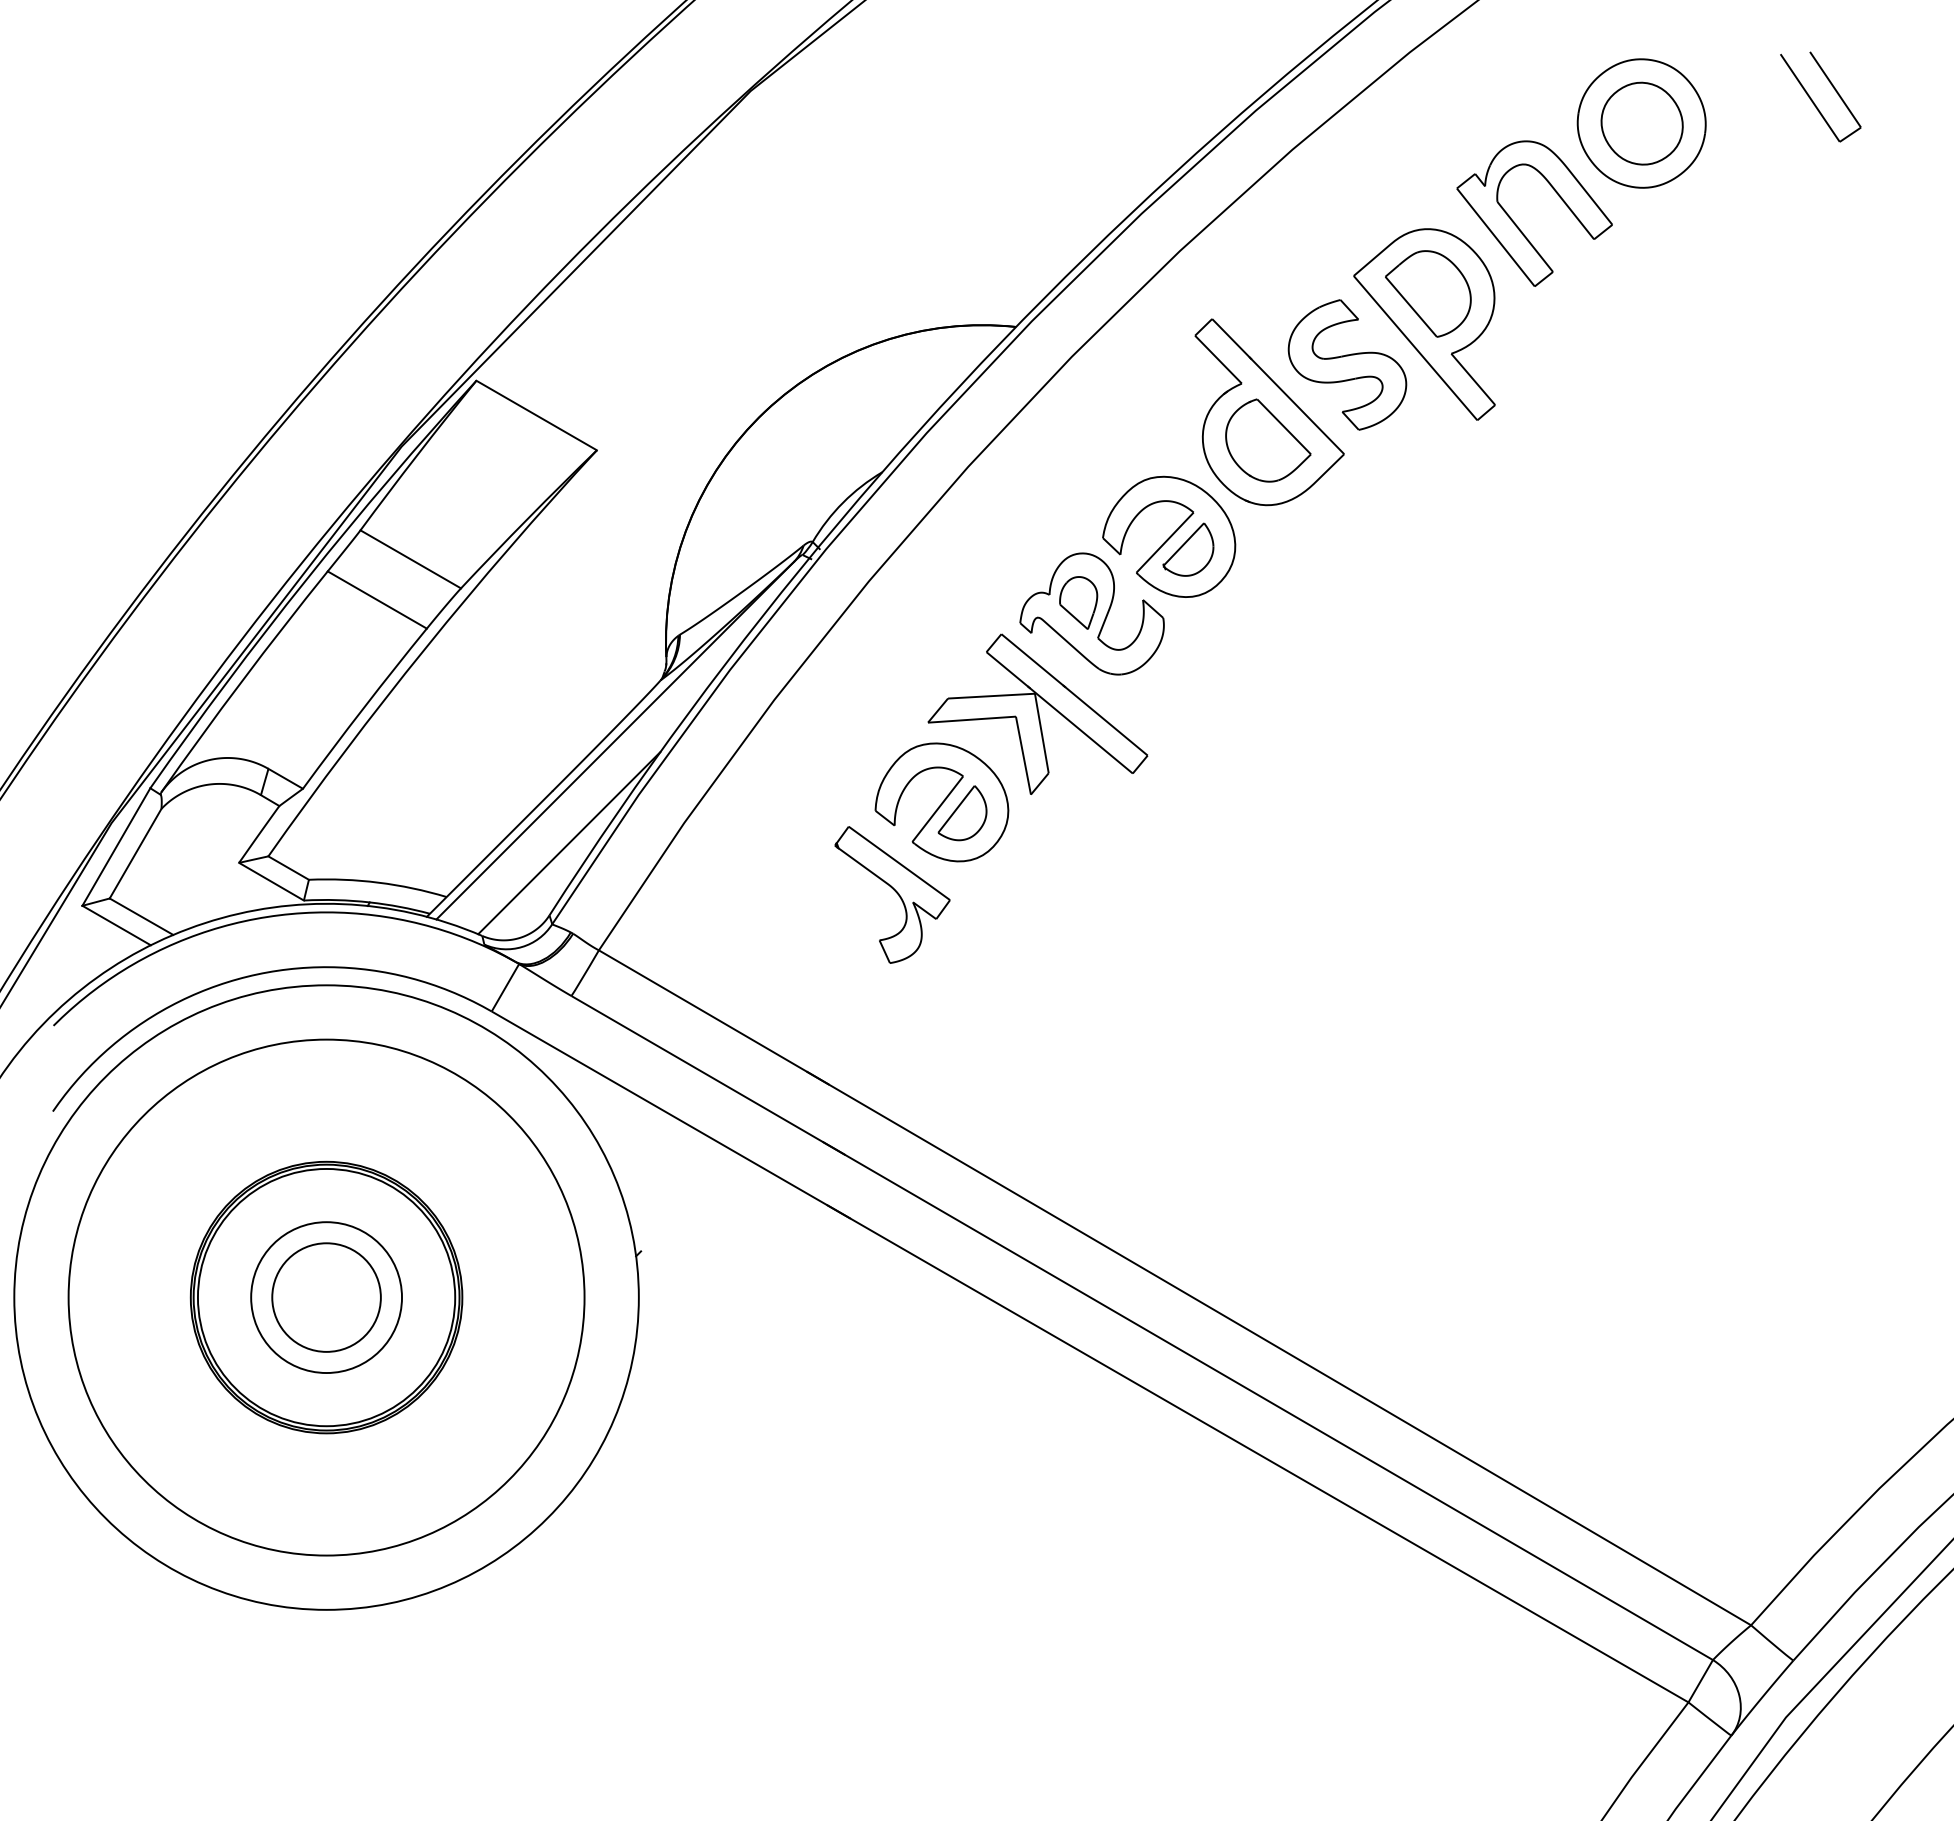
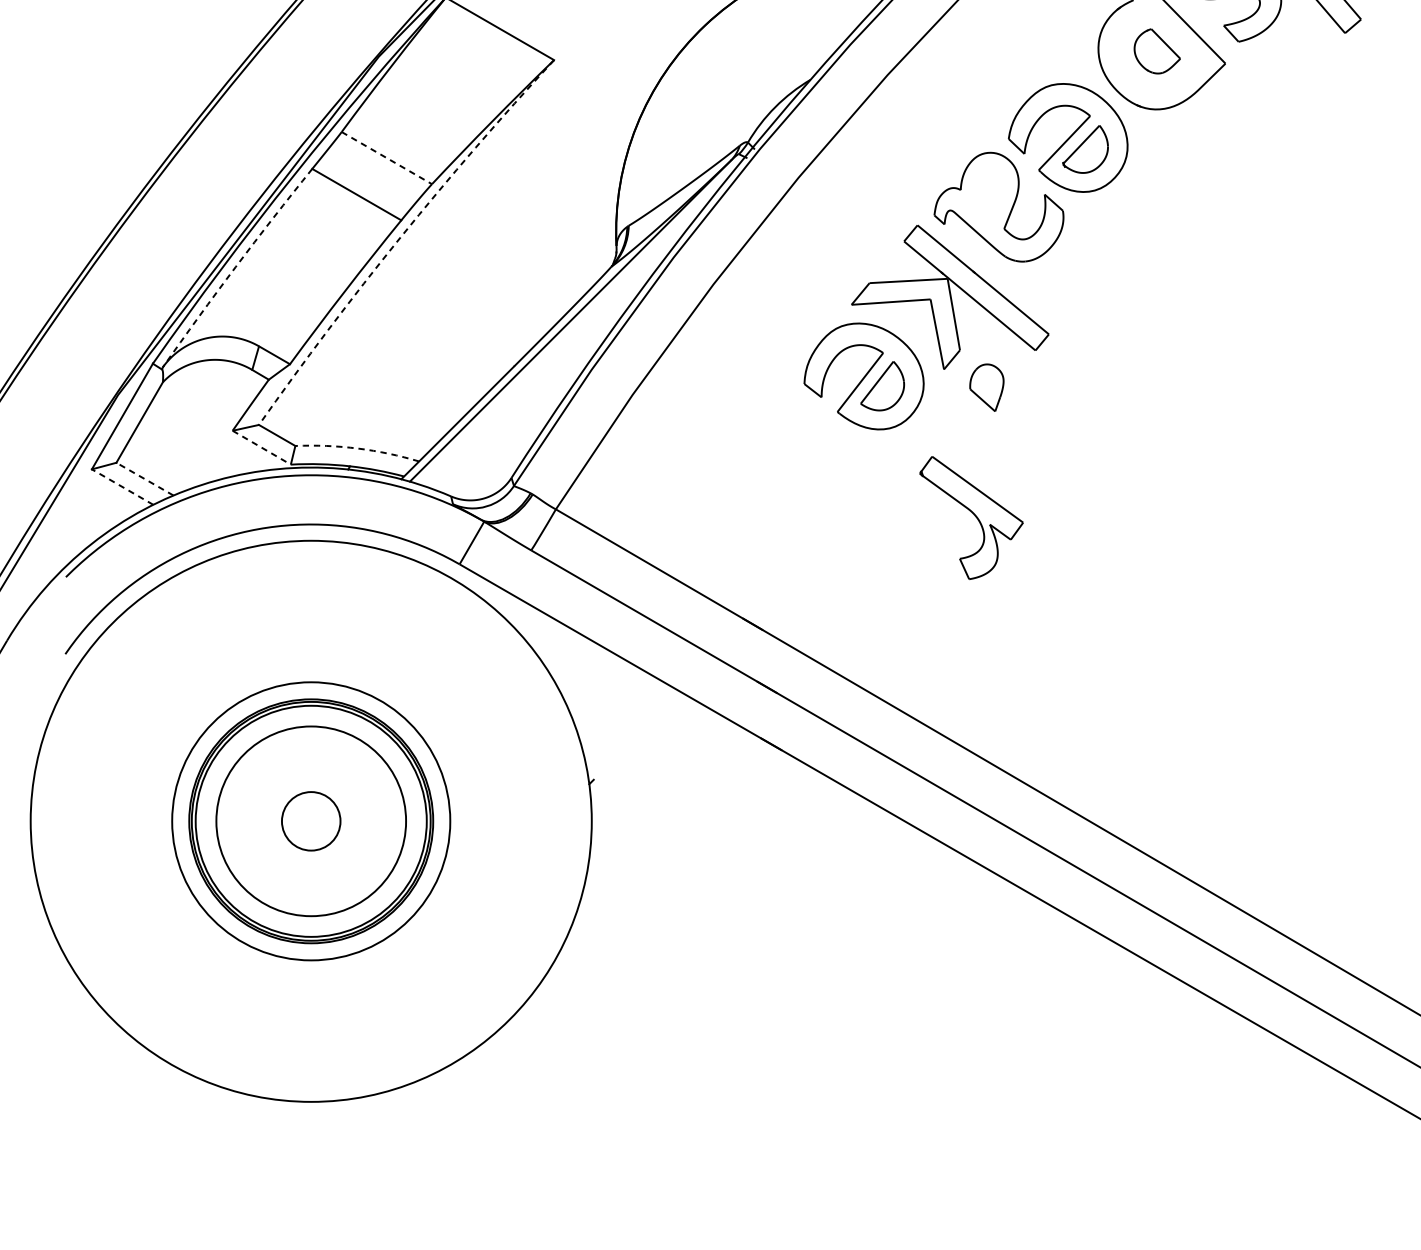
part: (1268, 440) -> (1157, 51), size x0.6
line: (411, 559) -> (387, 158), solid -> dashed
part: (1078, 602) -> (986, 387), moved
arc: (425, 647) -> (400, 237), solid -> dashed
arc: (242, 680) -> (235, 266), solid -> dashed
line: (569, 843) -> (529, 413), removed
line: (271, 881) -> (261, 447), solid -> dashed
arc: (378, 882) -> (357, 448), solid -> dashed
part: (892, 894) -> (971, 517), moved
line: (141, 916) -> (144, 478), solid -> dashed
line: (116, 925) -> (122, 487), solid -> dashed
circle: (326, 1297) -> (311, 821), size x0.6
circle: (326, 1297) -> (311, 821), size x0.6
circle: (326, 1297) -> (311, 821), size x1.4

